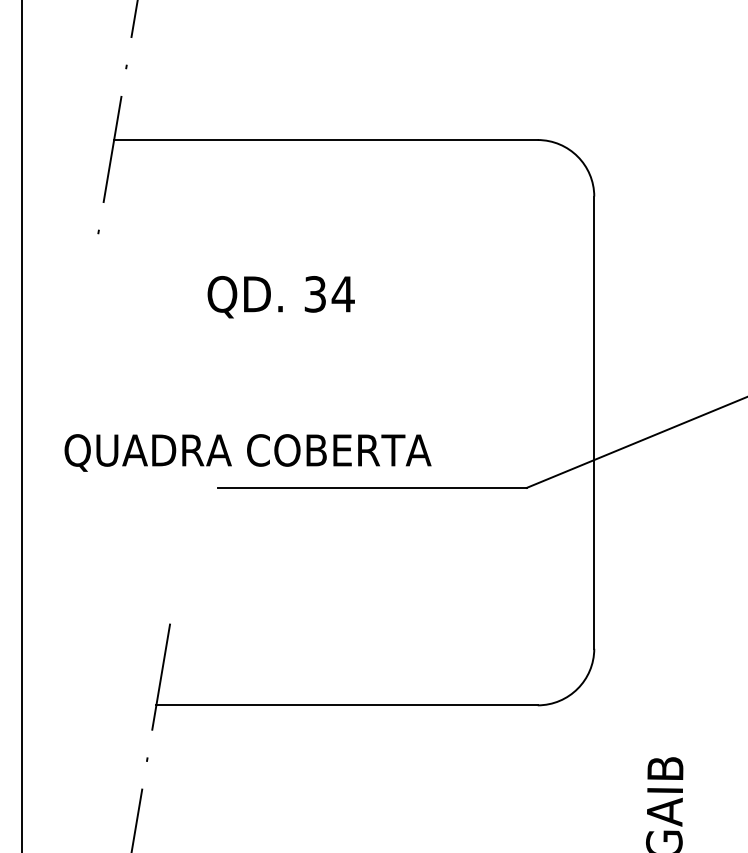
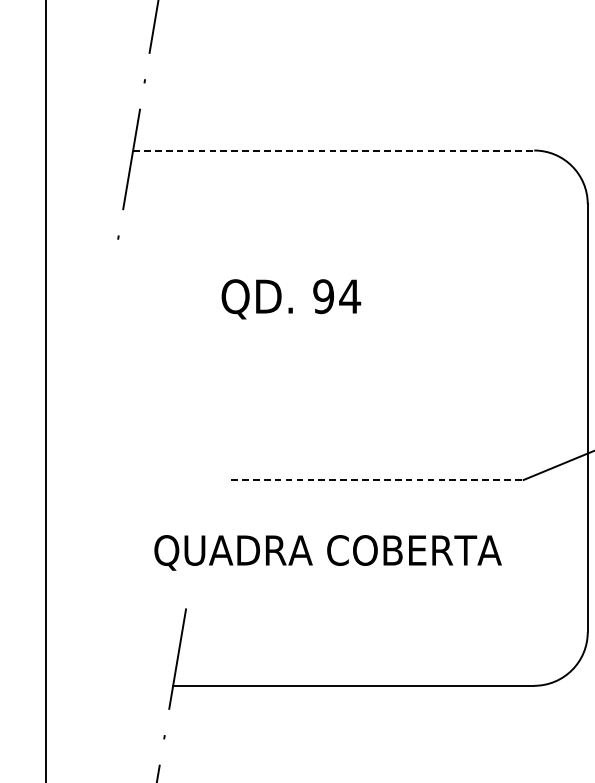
line: (325, 140) -> (333, 150), solid -> dashed
text: (315, 294) -> (323, 296), 34 -> 94
text: (247, 452) -> (327, 552), moved
line: (372, 487) -> (377, 479), solid -> dashed

